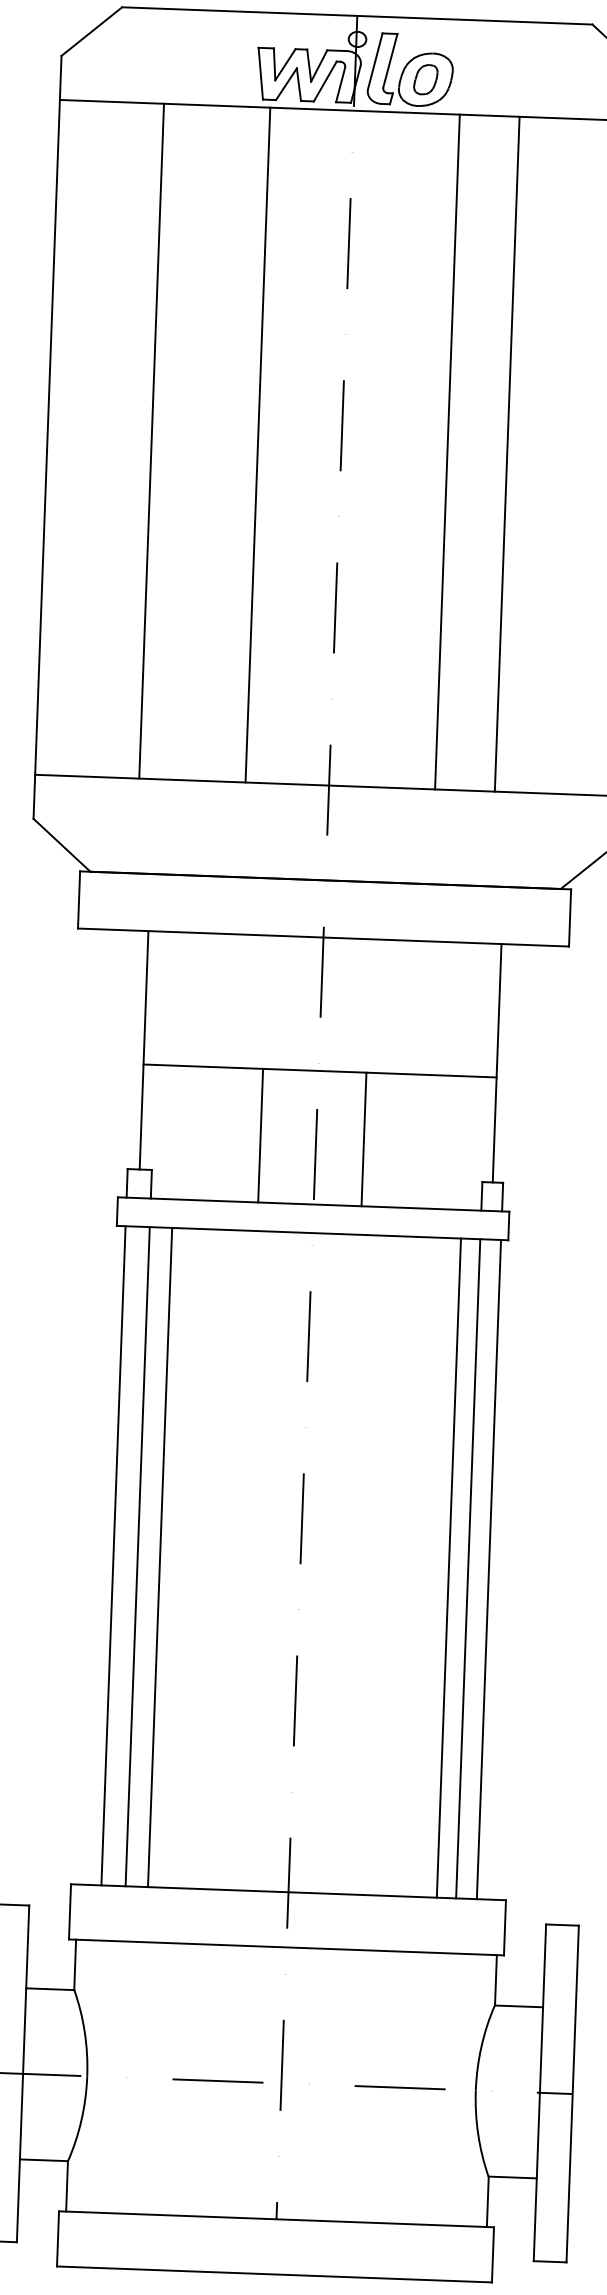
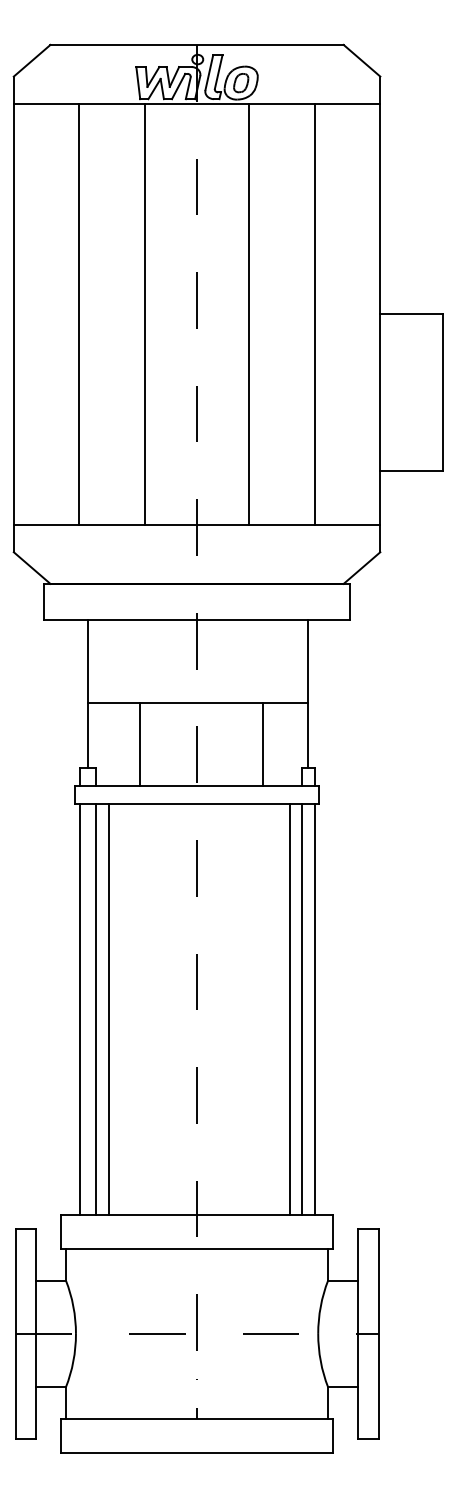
line: (447, 452) -> (249, 314), moved
line: (507, 454) -> (315, 314), moved
line: (260, 1134) -> (140, 743), moved
line: (363, 1138) -> (262, 743), moved

